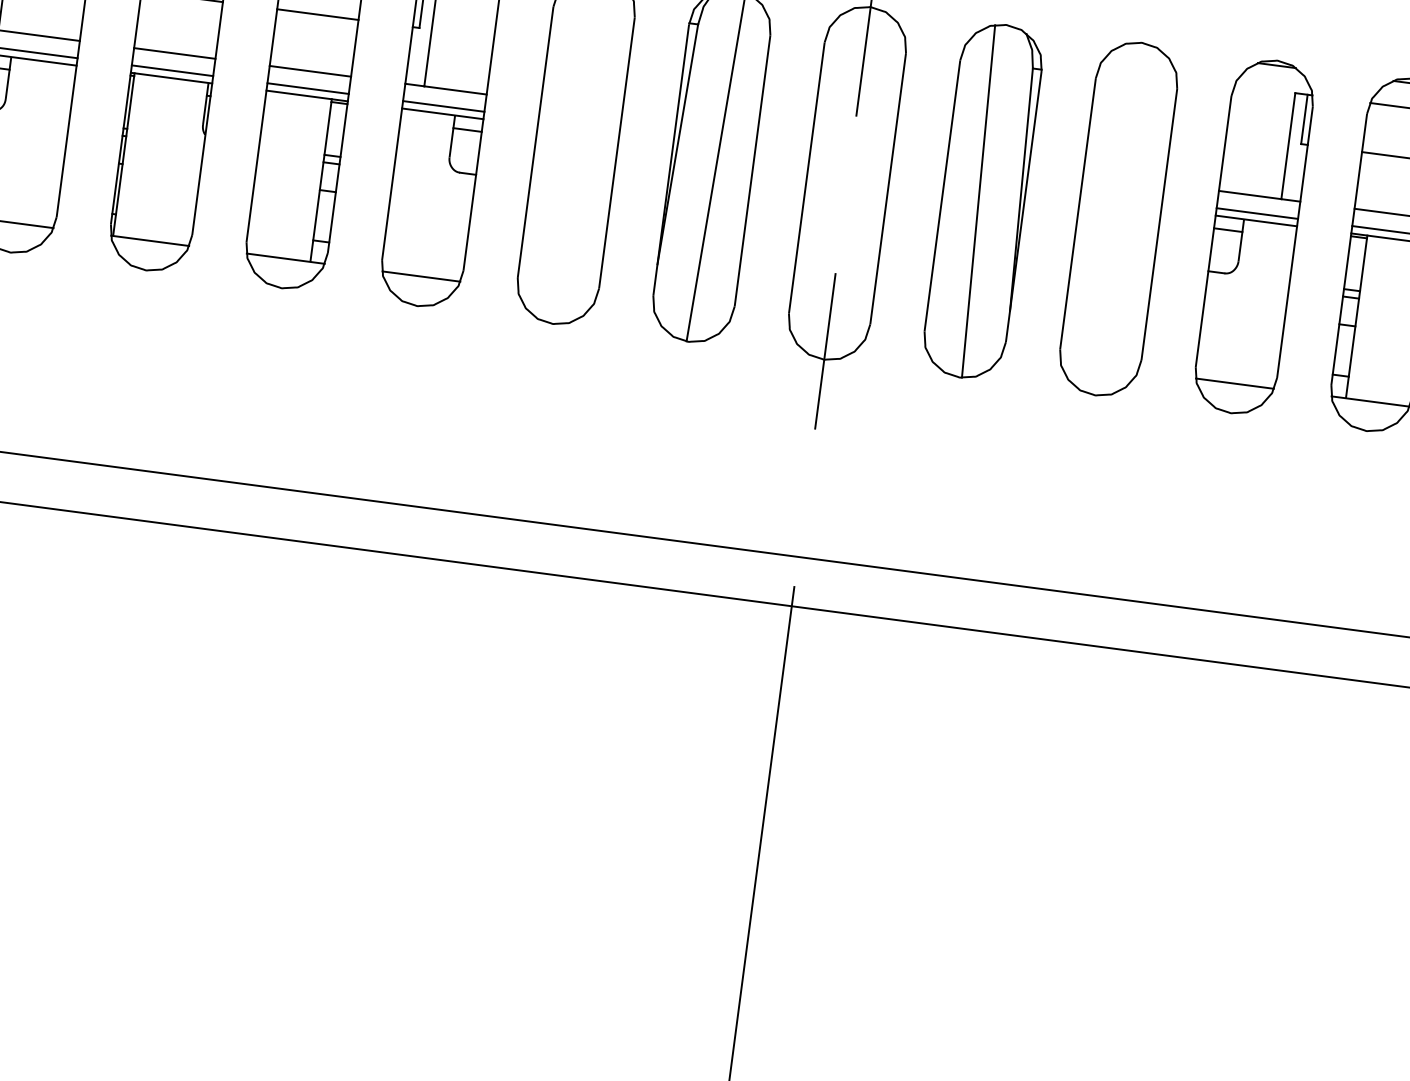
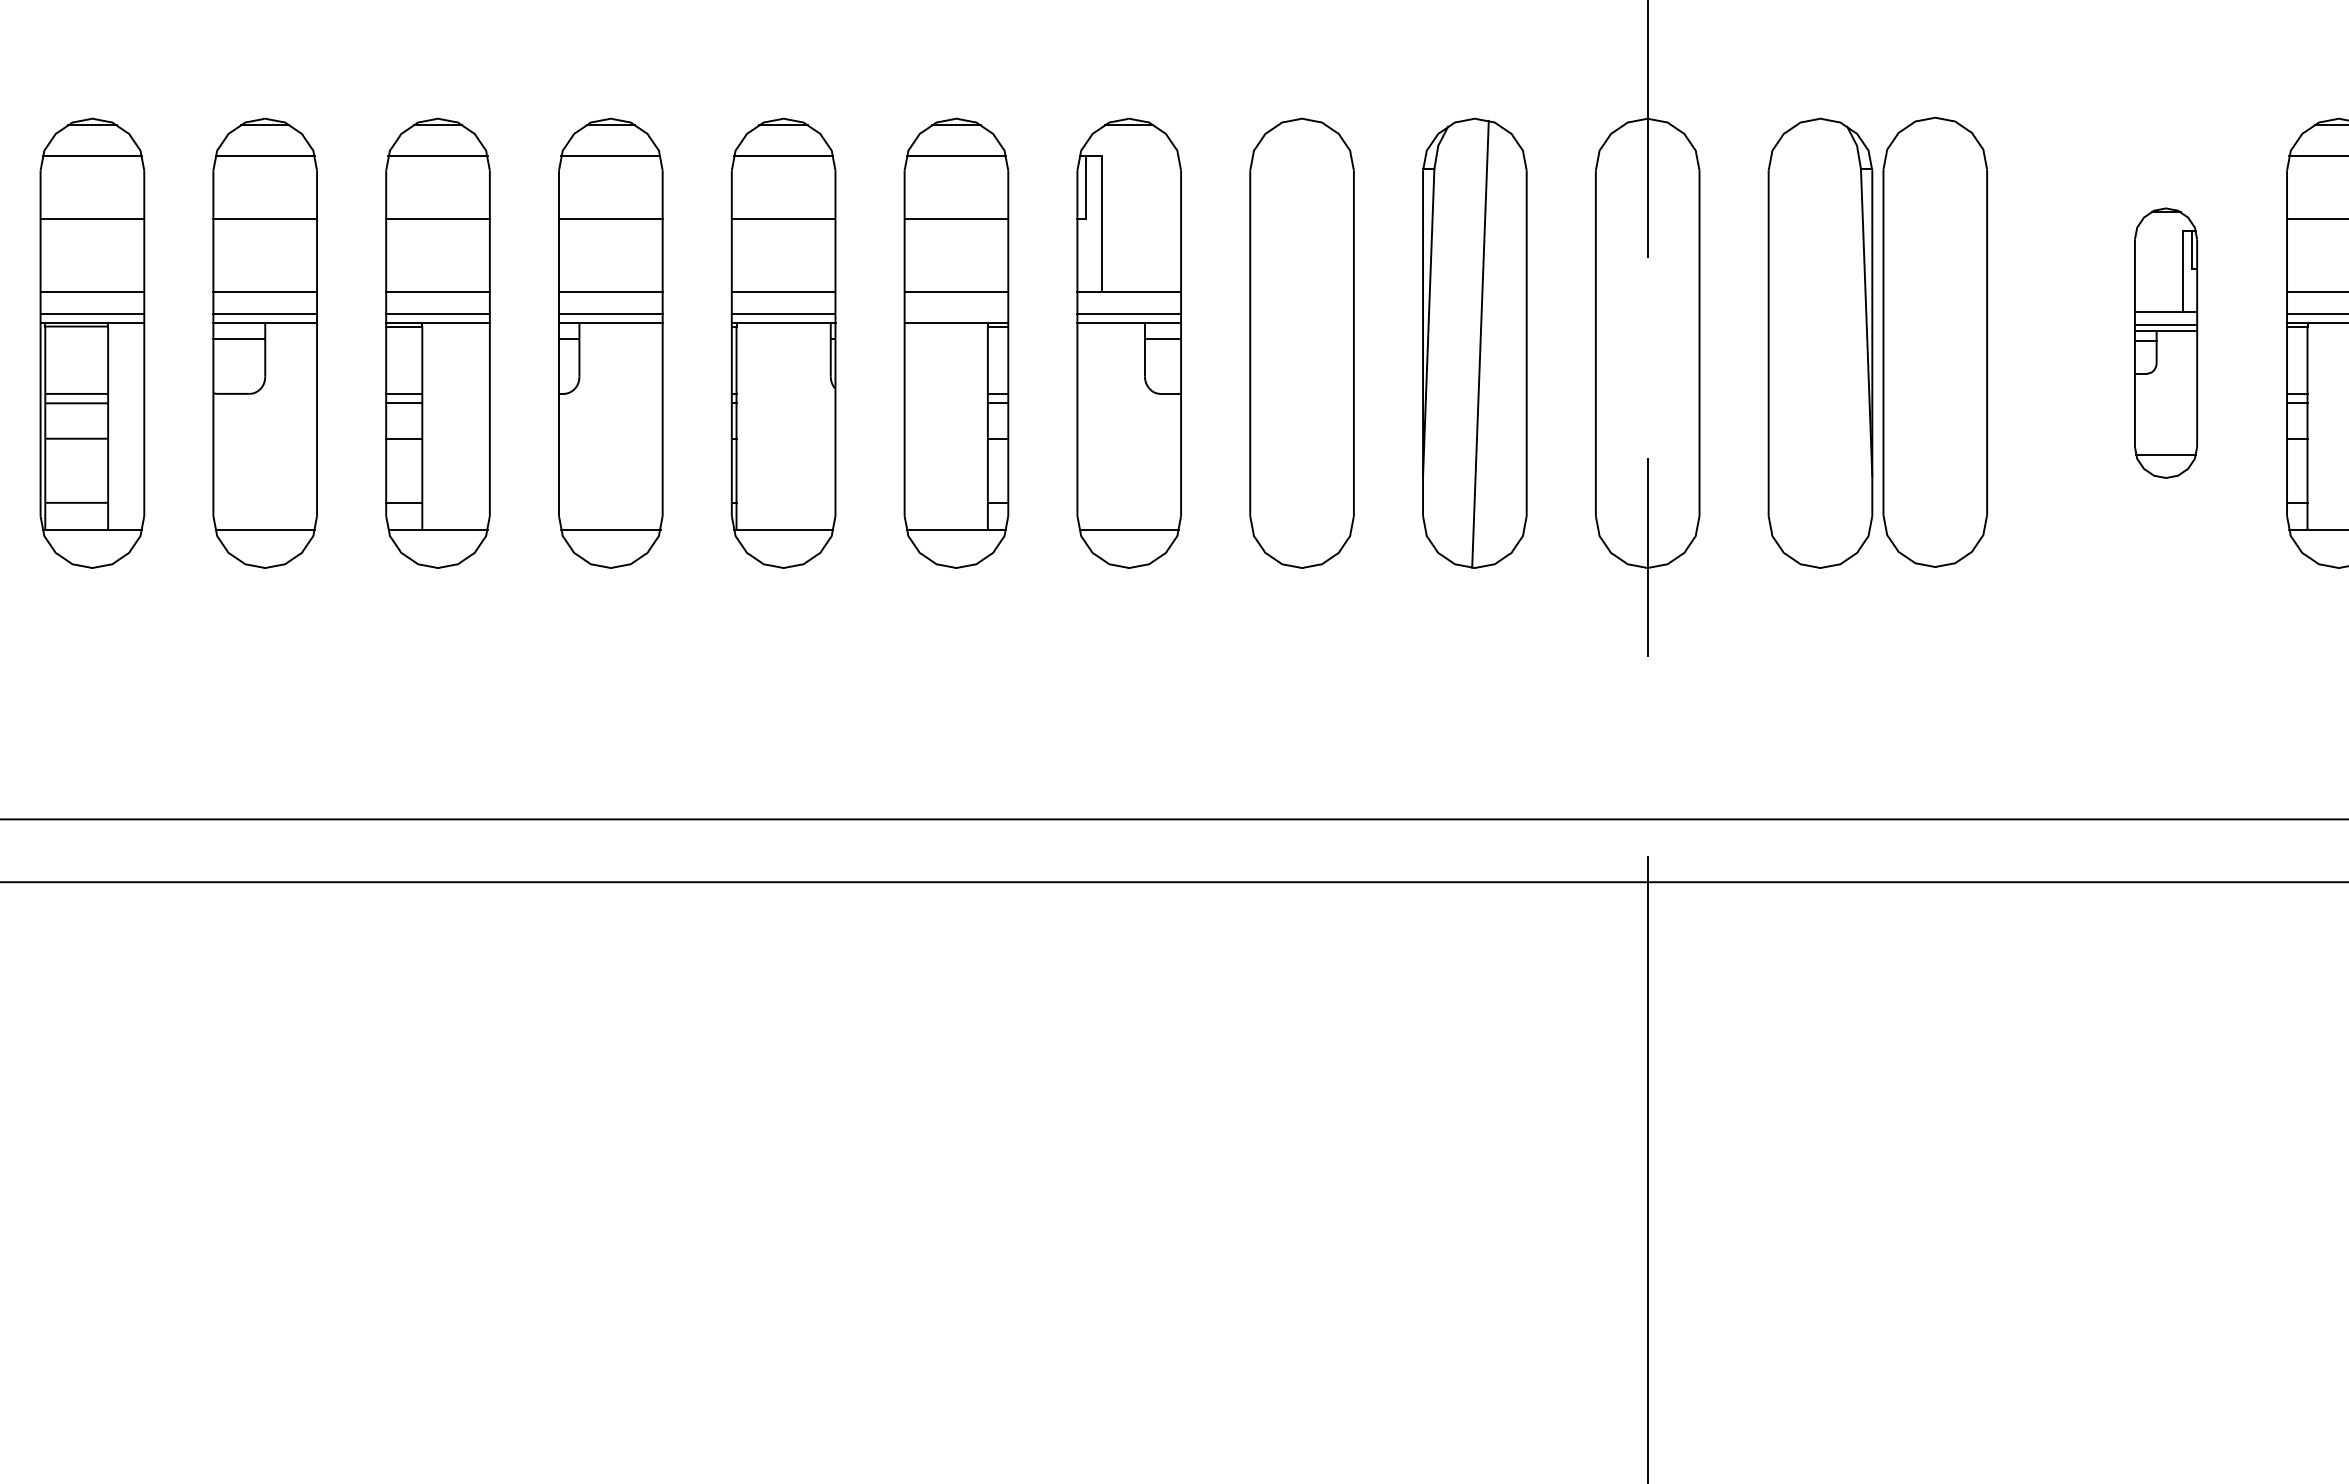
line: (308, 88) -> (956, 313), removed
line: (978, 200) -> (1814, 343), removed
part: (1118, 218) -> (1934, 341), moved
part: (1253, 236) -> (2165, 342), size x0.6

